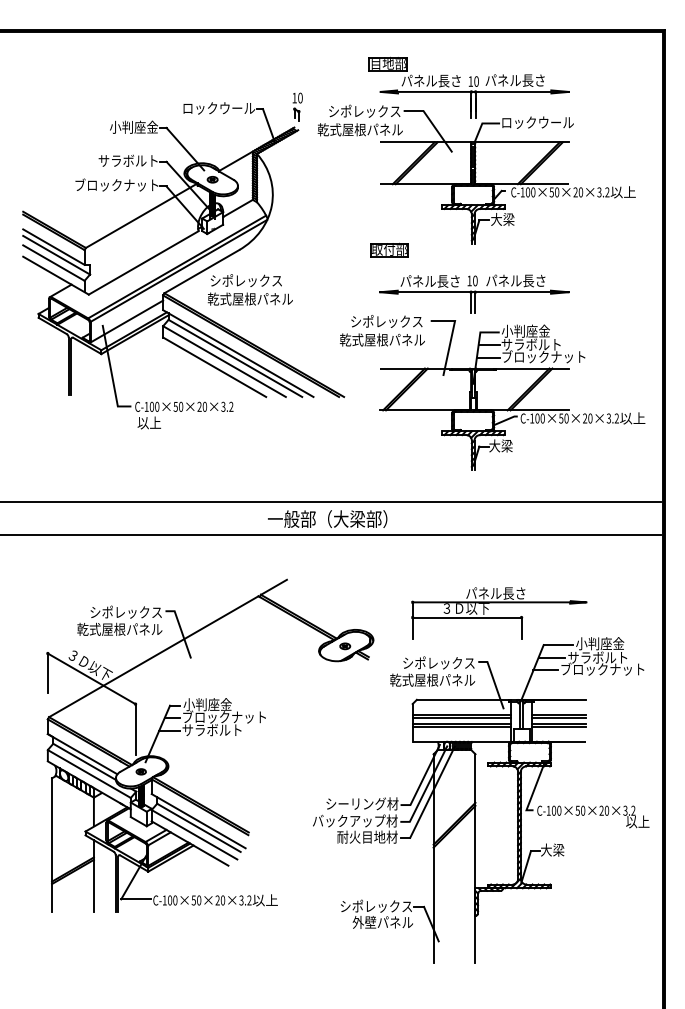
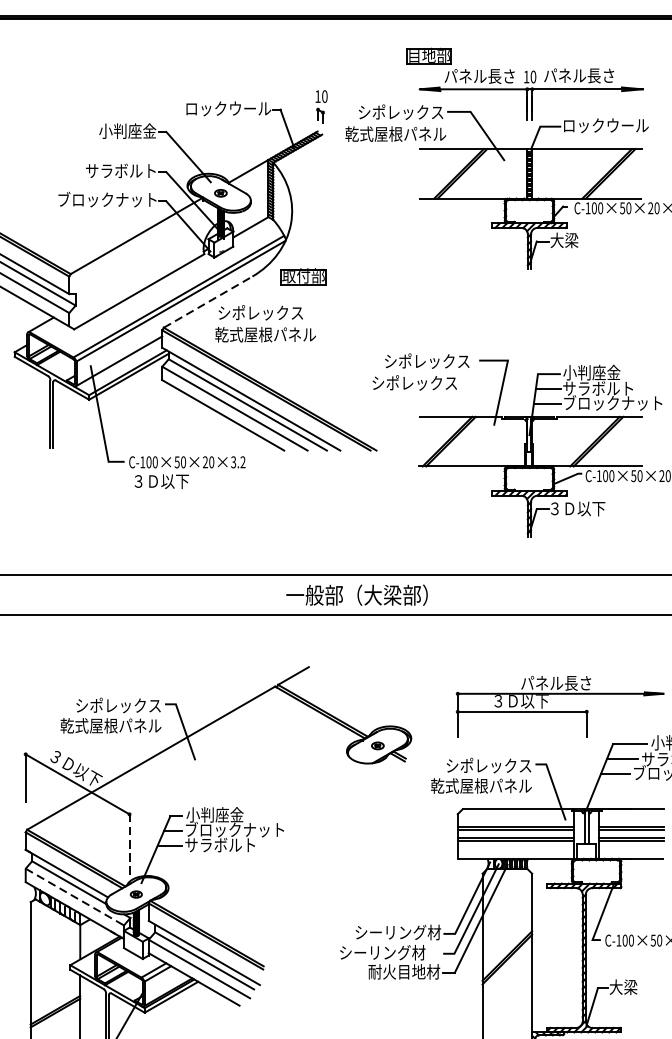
part: (389, 249) -> (303, 275), moved
line: (202, 271) -> (208, 301), solid -> dashed
part: (474, 293) -> (530, 328), removed
text: (381, 339) -> (420, 382), 乾式屋根パネル -> シポレックス
text: (161, 422) -> (160, 480), 以上 -> ３Ｄ以下
text: (513, 445) -> (577, 508), 大梁 -> ３Ｄ以下
line: (135, 729) -> (129, 844), solid -> dashed
line: (89, 774) -> (75, 897), solid -> dashed
text: (355, 820) -> (390, 952), バックアップ材 -> シーリング材

